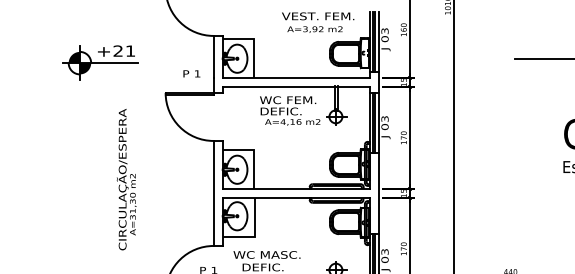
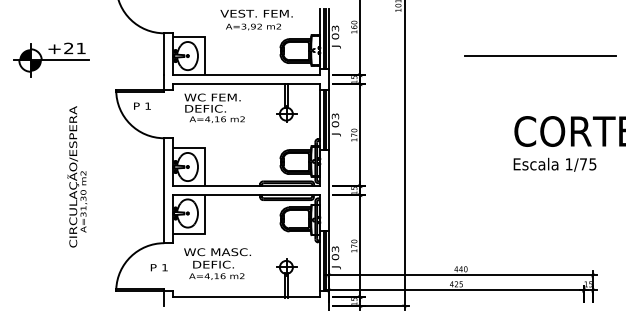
text: (318, 22) -> (256, 19), moved
text: (191, 73) -> (142, 105), moved
text: (289, 110) -> (214, 107), moved

